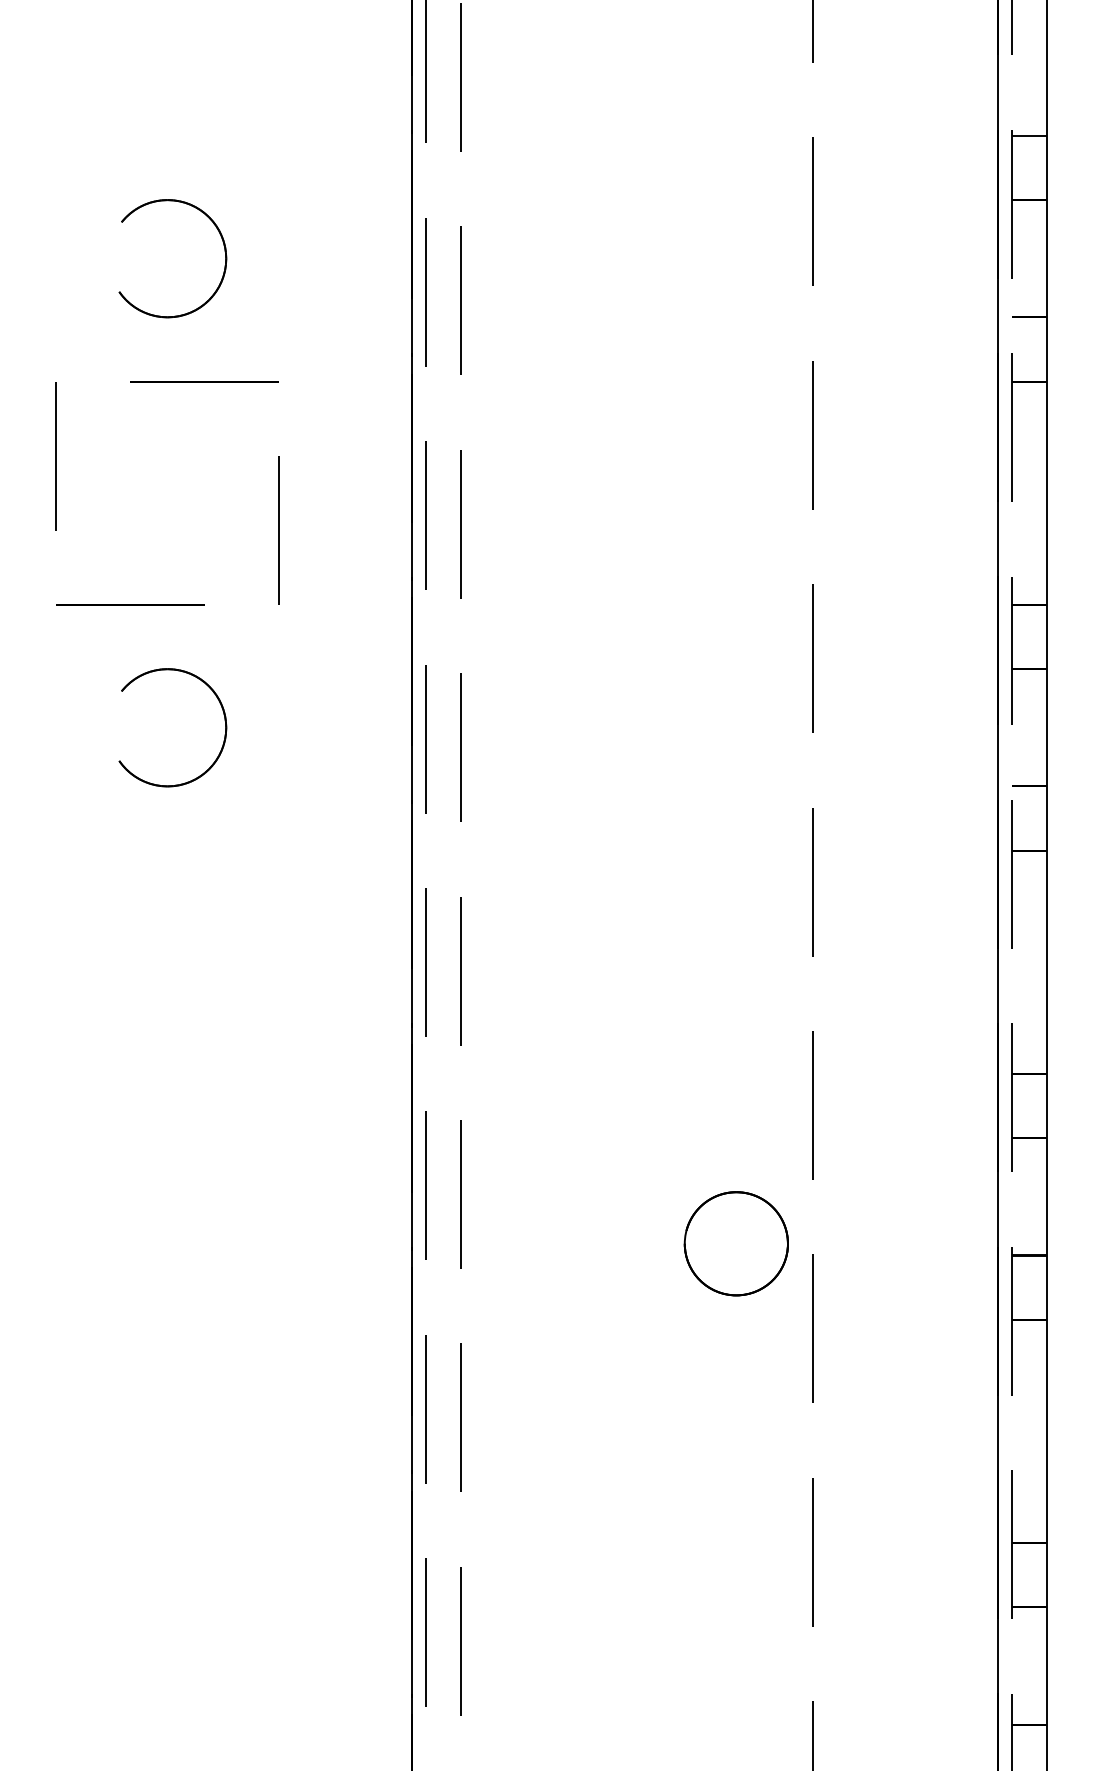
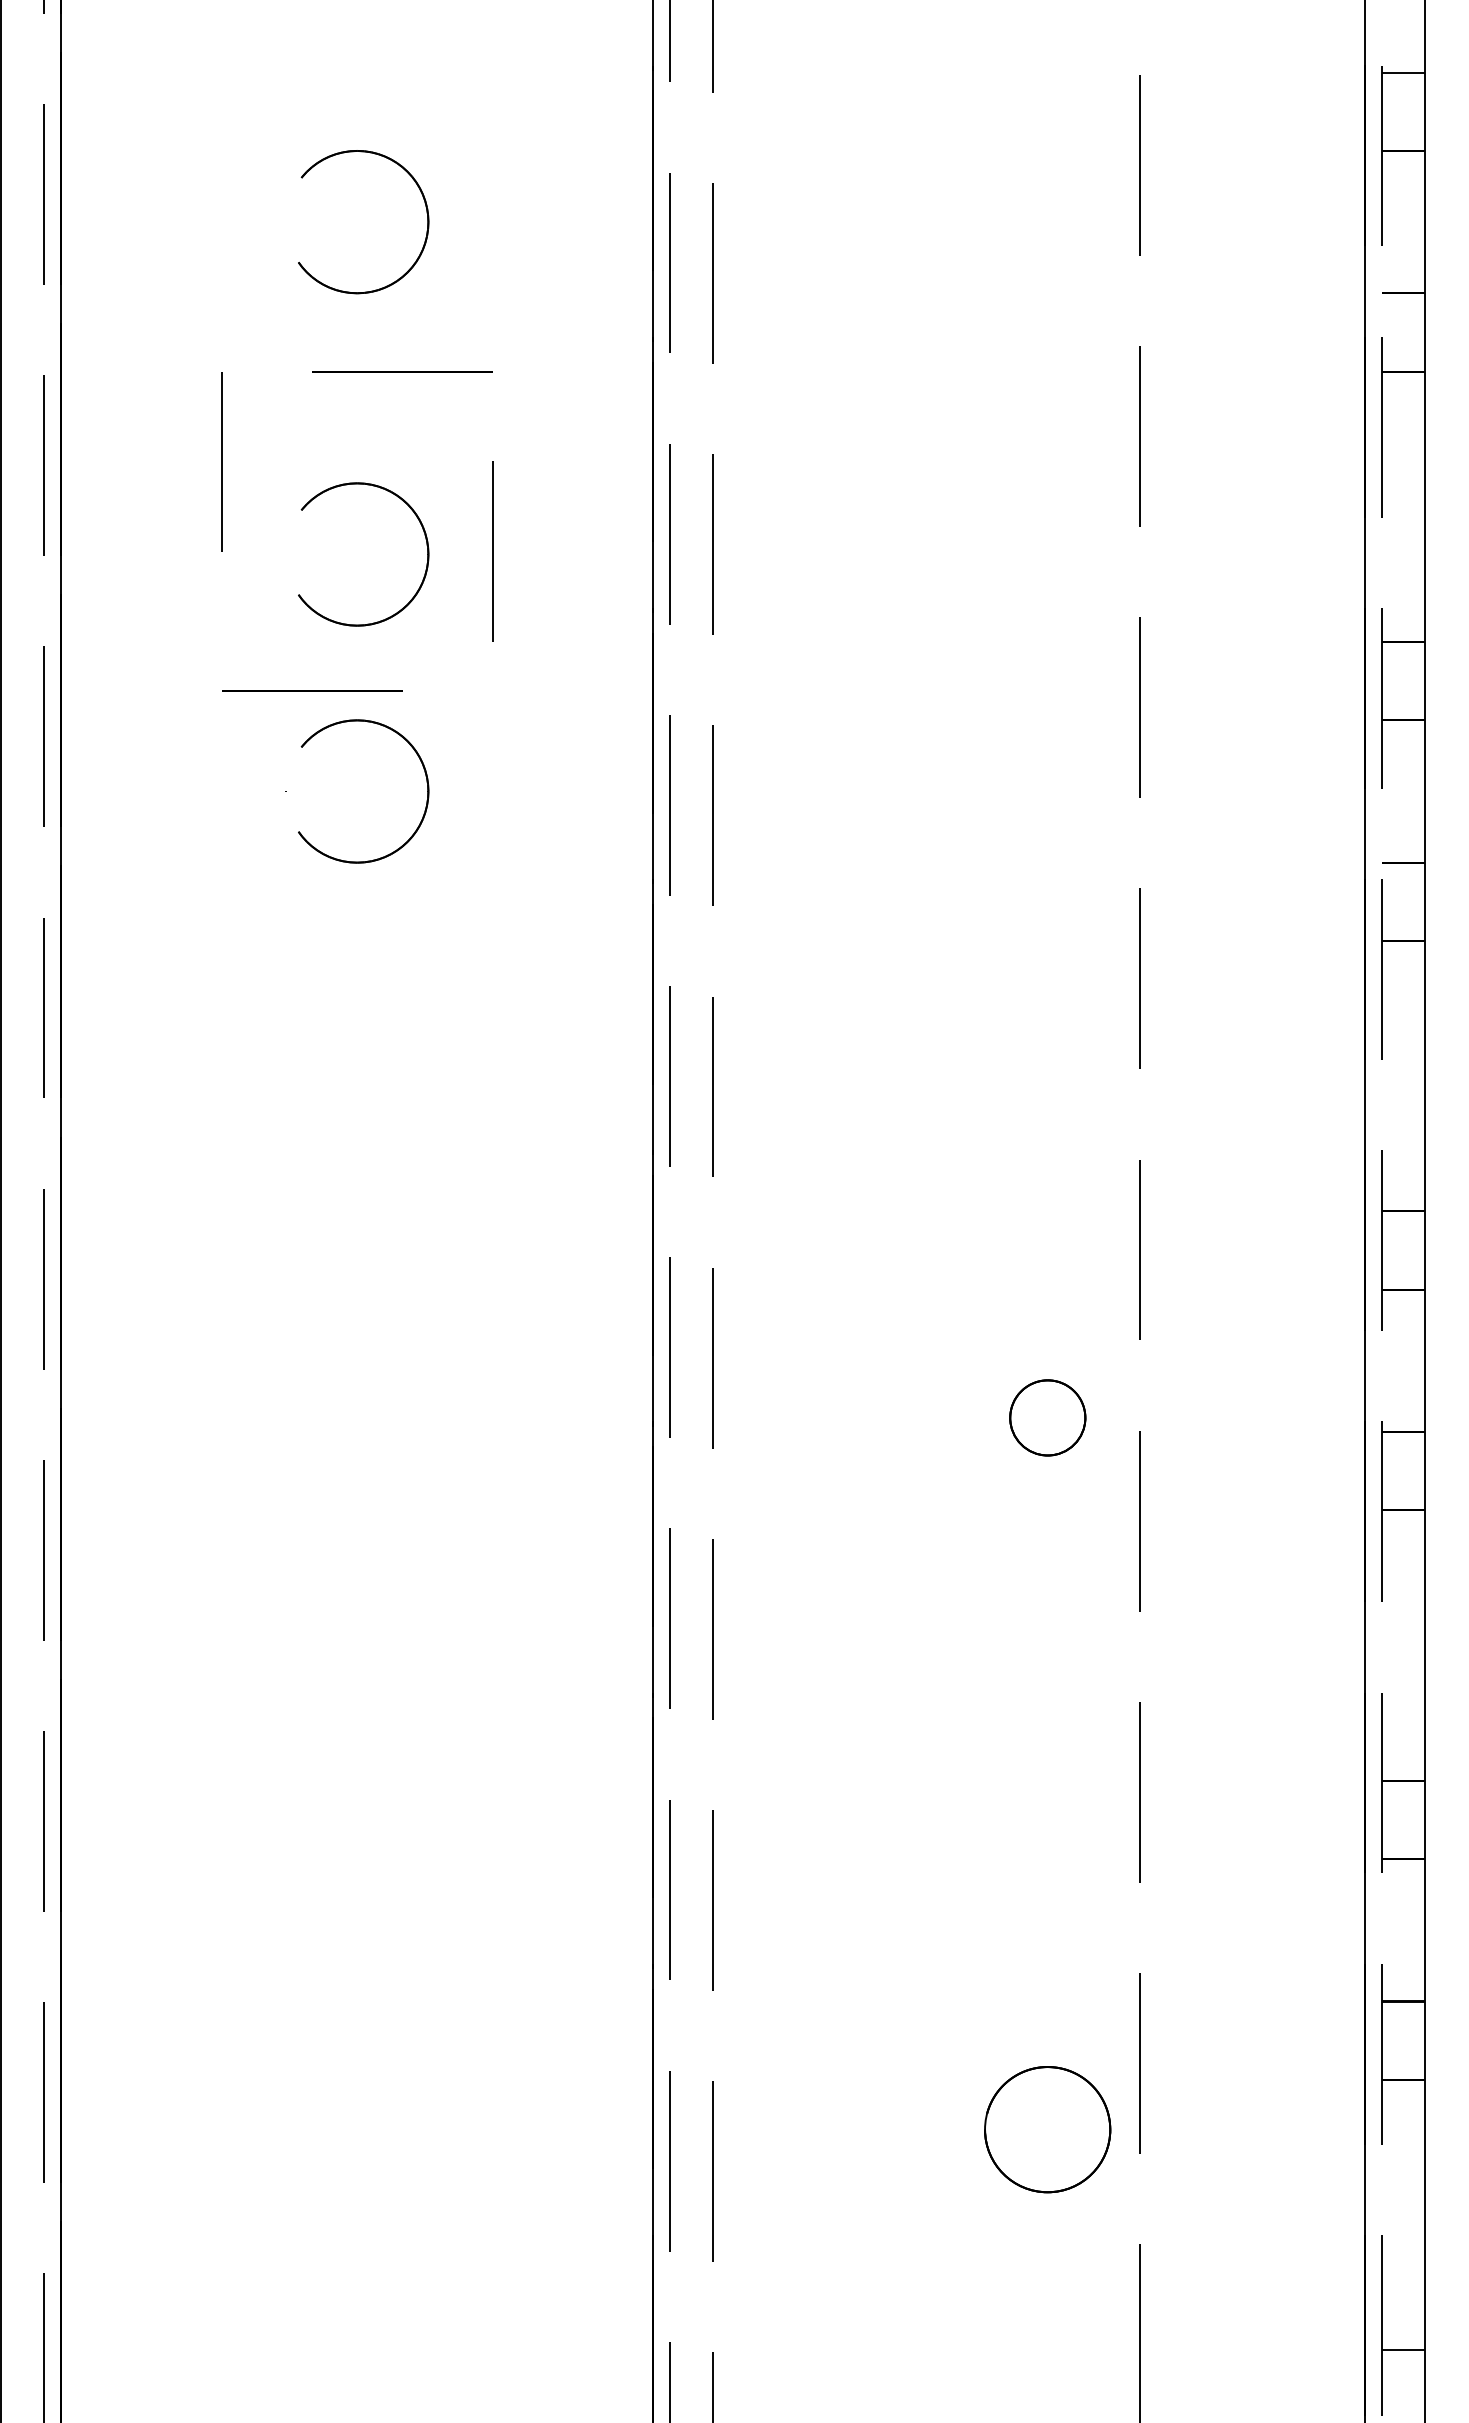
part: (224, 525) -> (426, 545), added
line: (130, 604) -> (312, 690), moved
circle: (736, 1243) -> (1047, 1417), size x0.6

